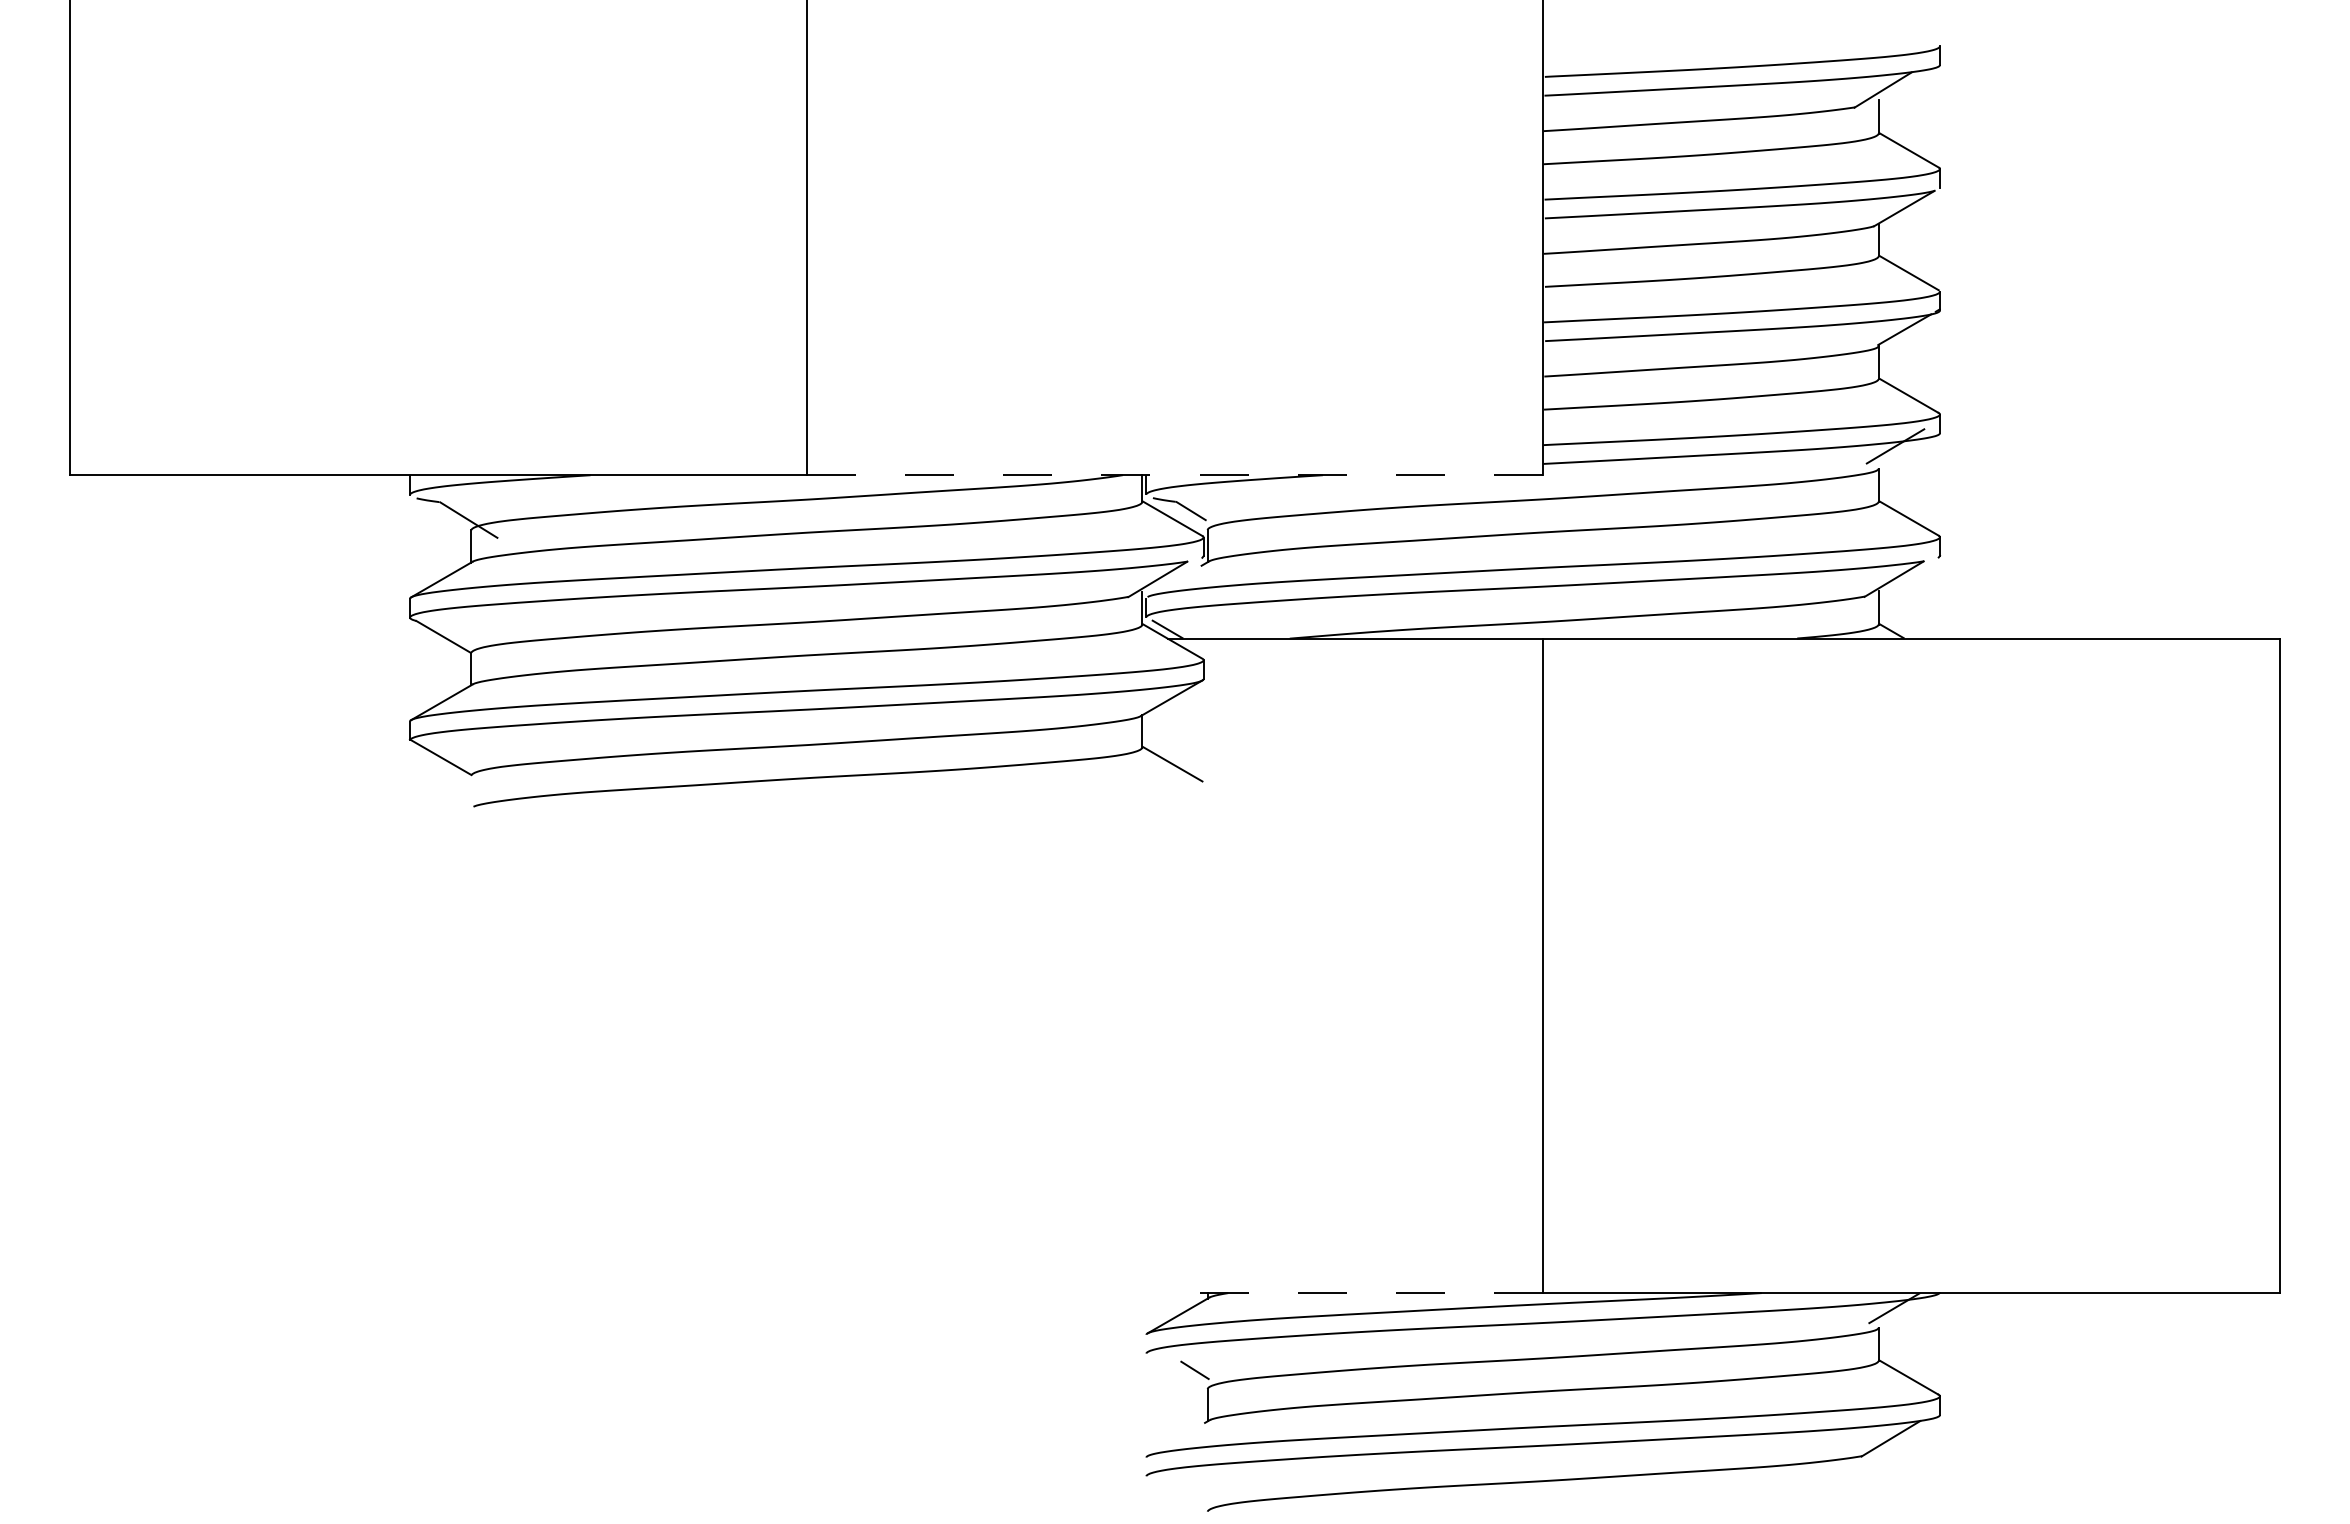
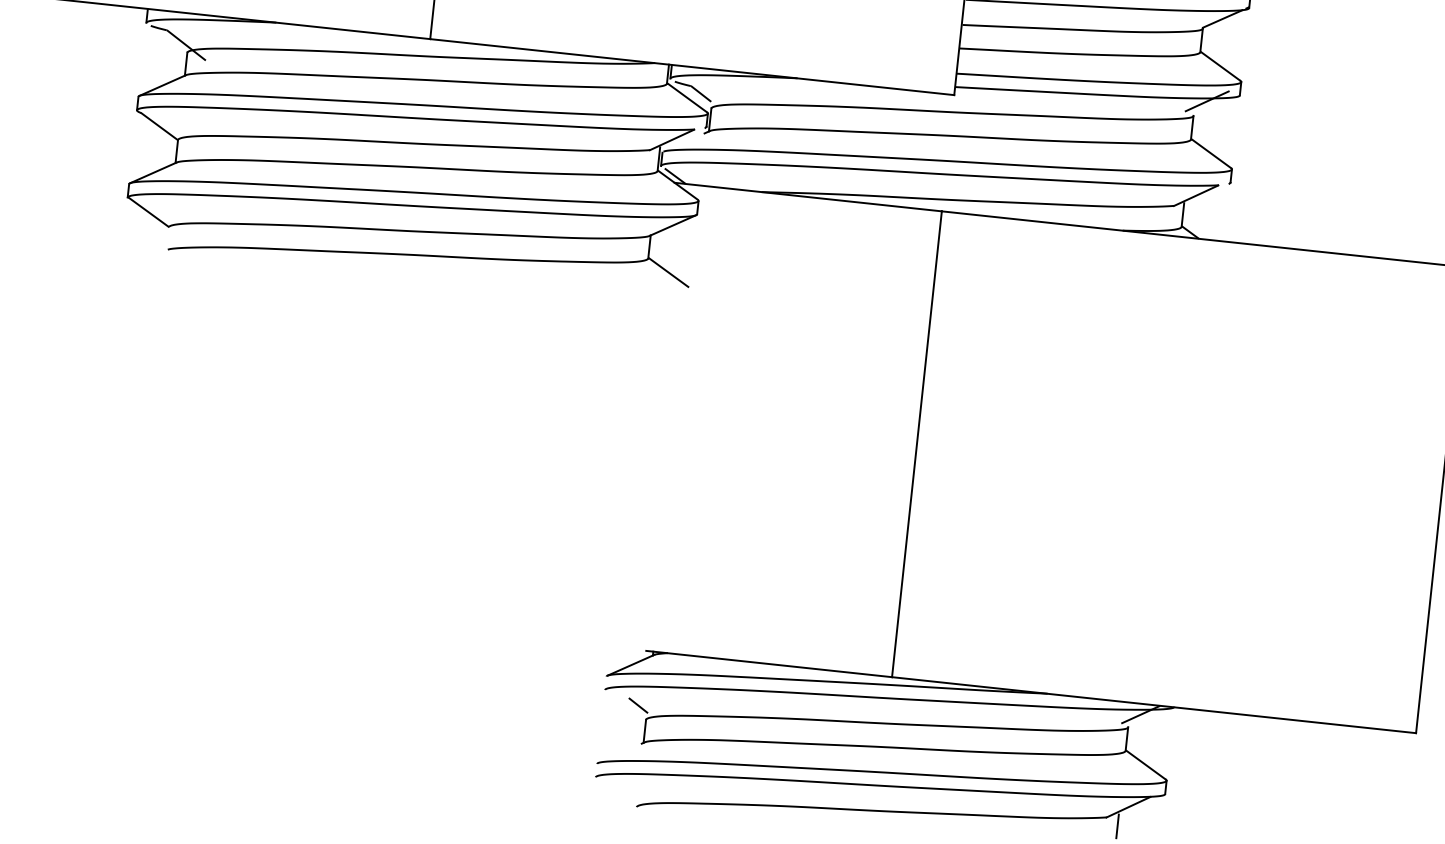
line: (1174, 475) -> (691, 67), dashed -> solid
line: (1370, 1293) -> (769, 664), dashed -> solid
line: (1878, 1466) -> (1117, 826), added

